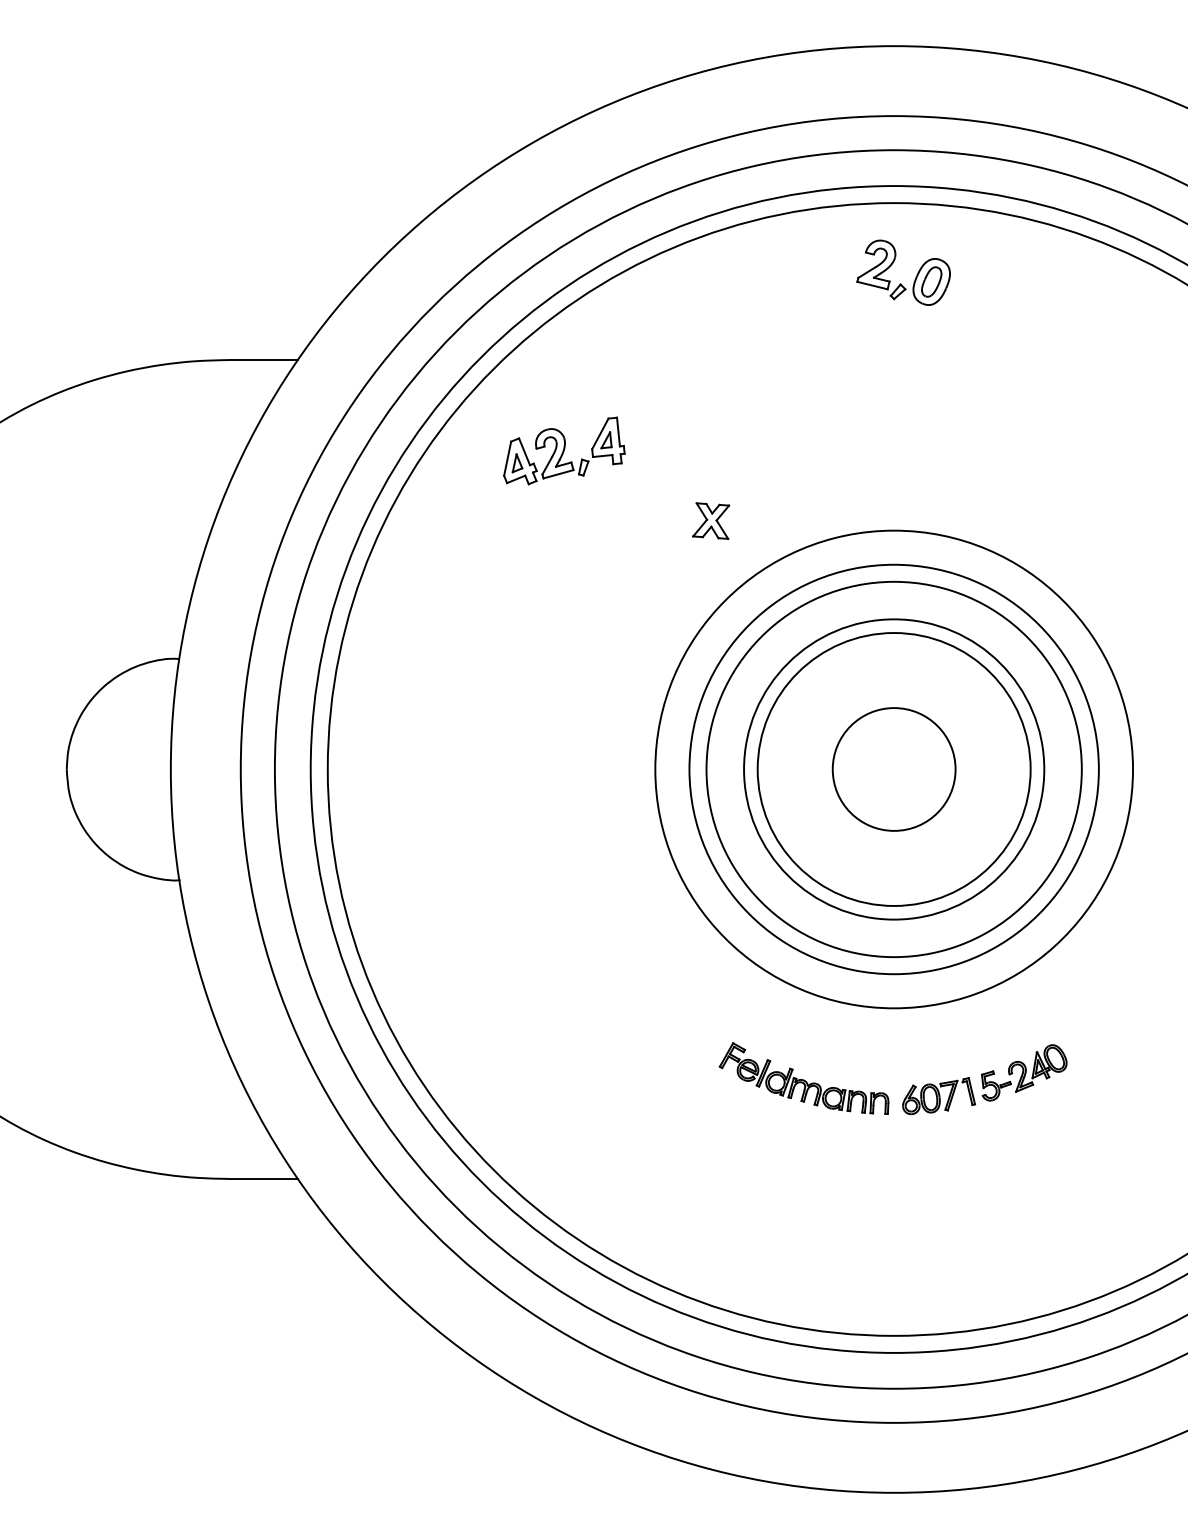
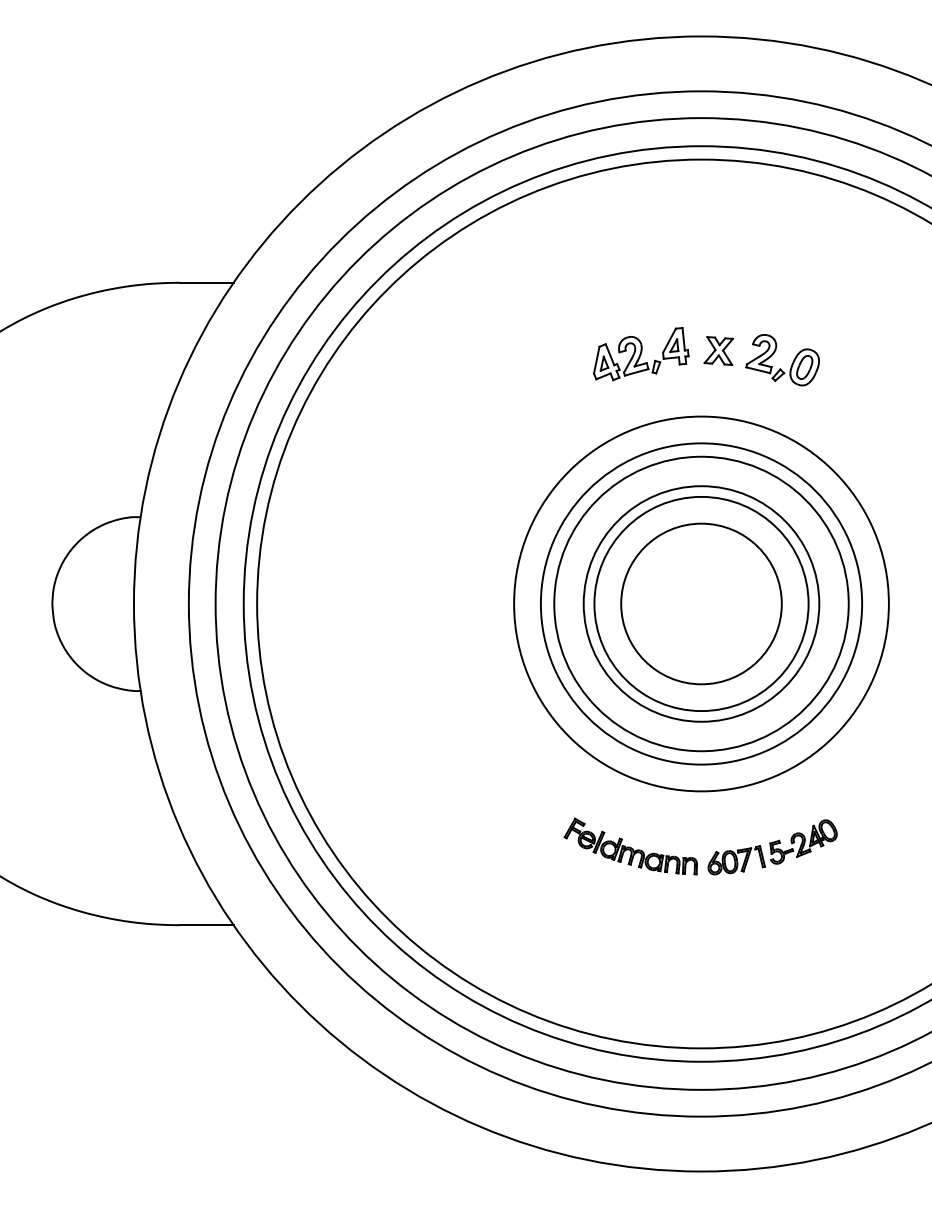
part: (901, 283) -> (781, 368), moved
part: (564, 450) -> (641, 353), moved
part: (711, 520) -> (719, 350), moved
circle: (893, 769) -> (700, 604), size x1.67

